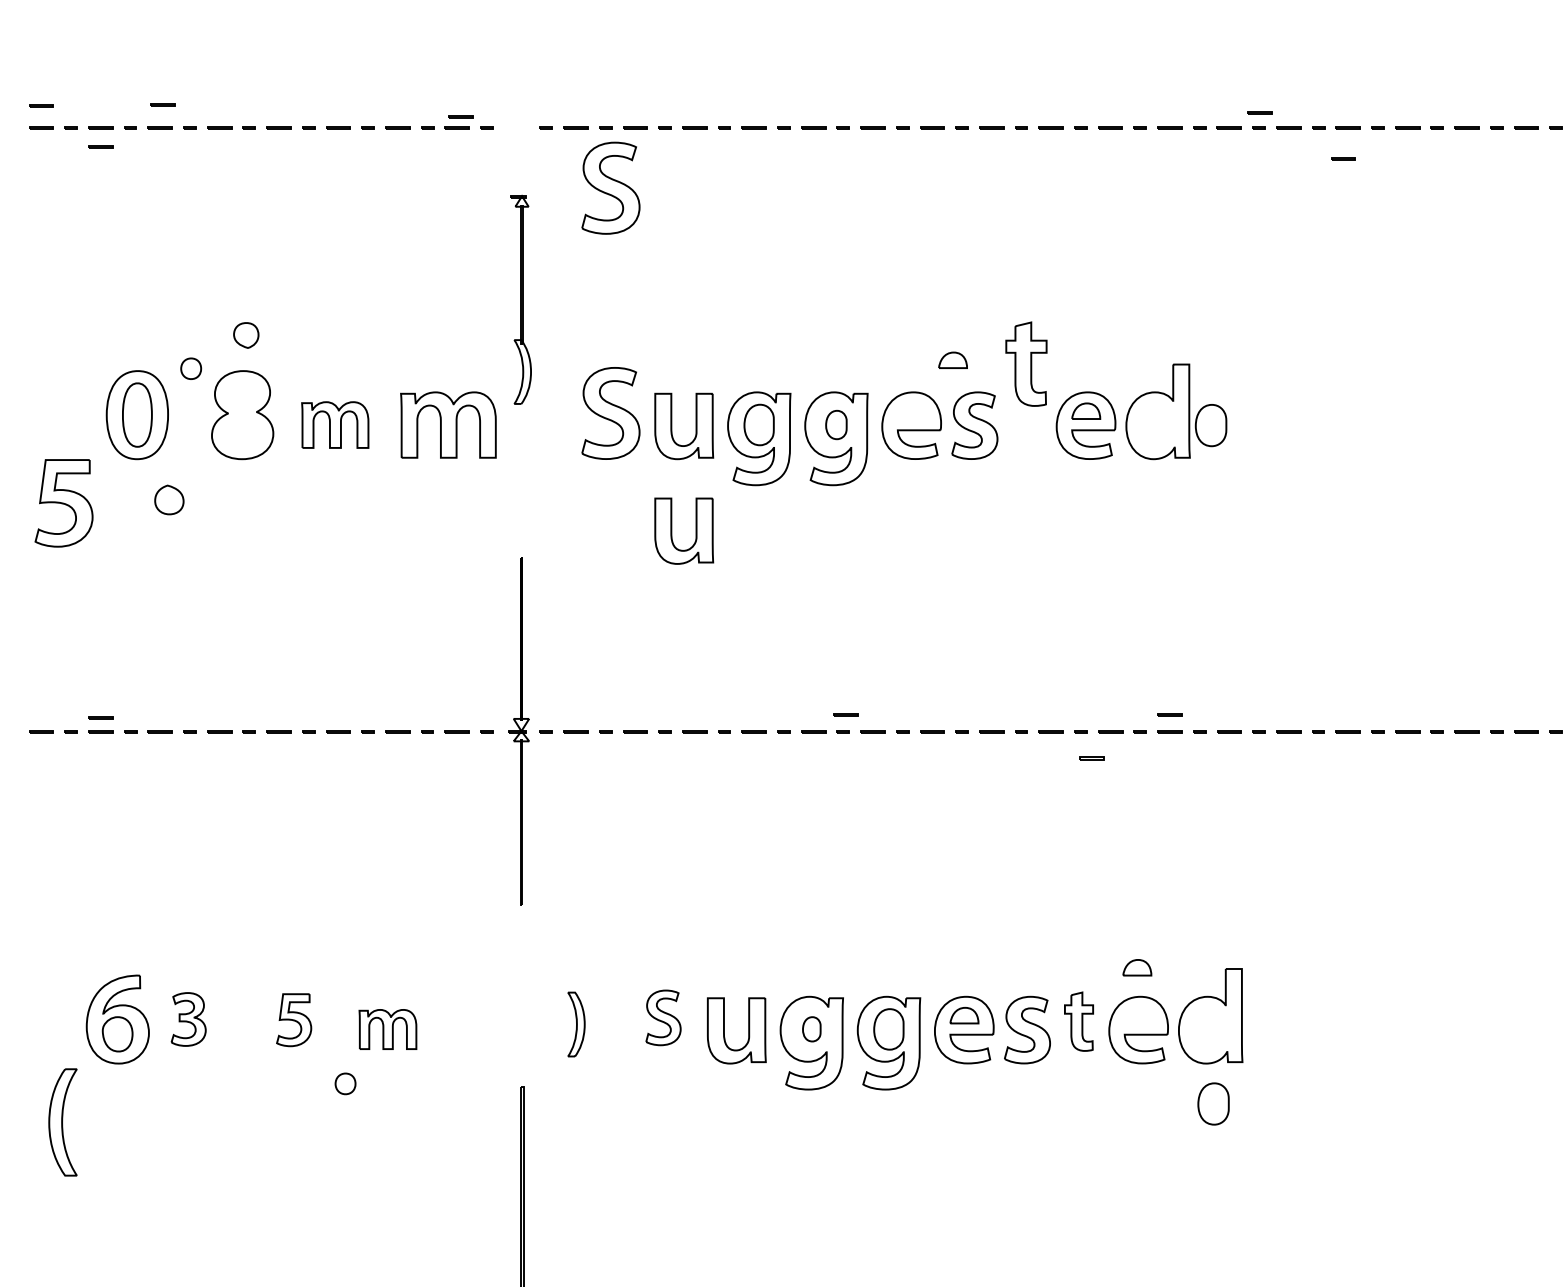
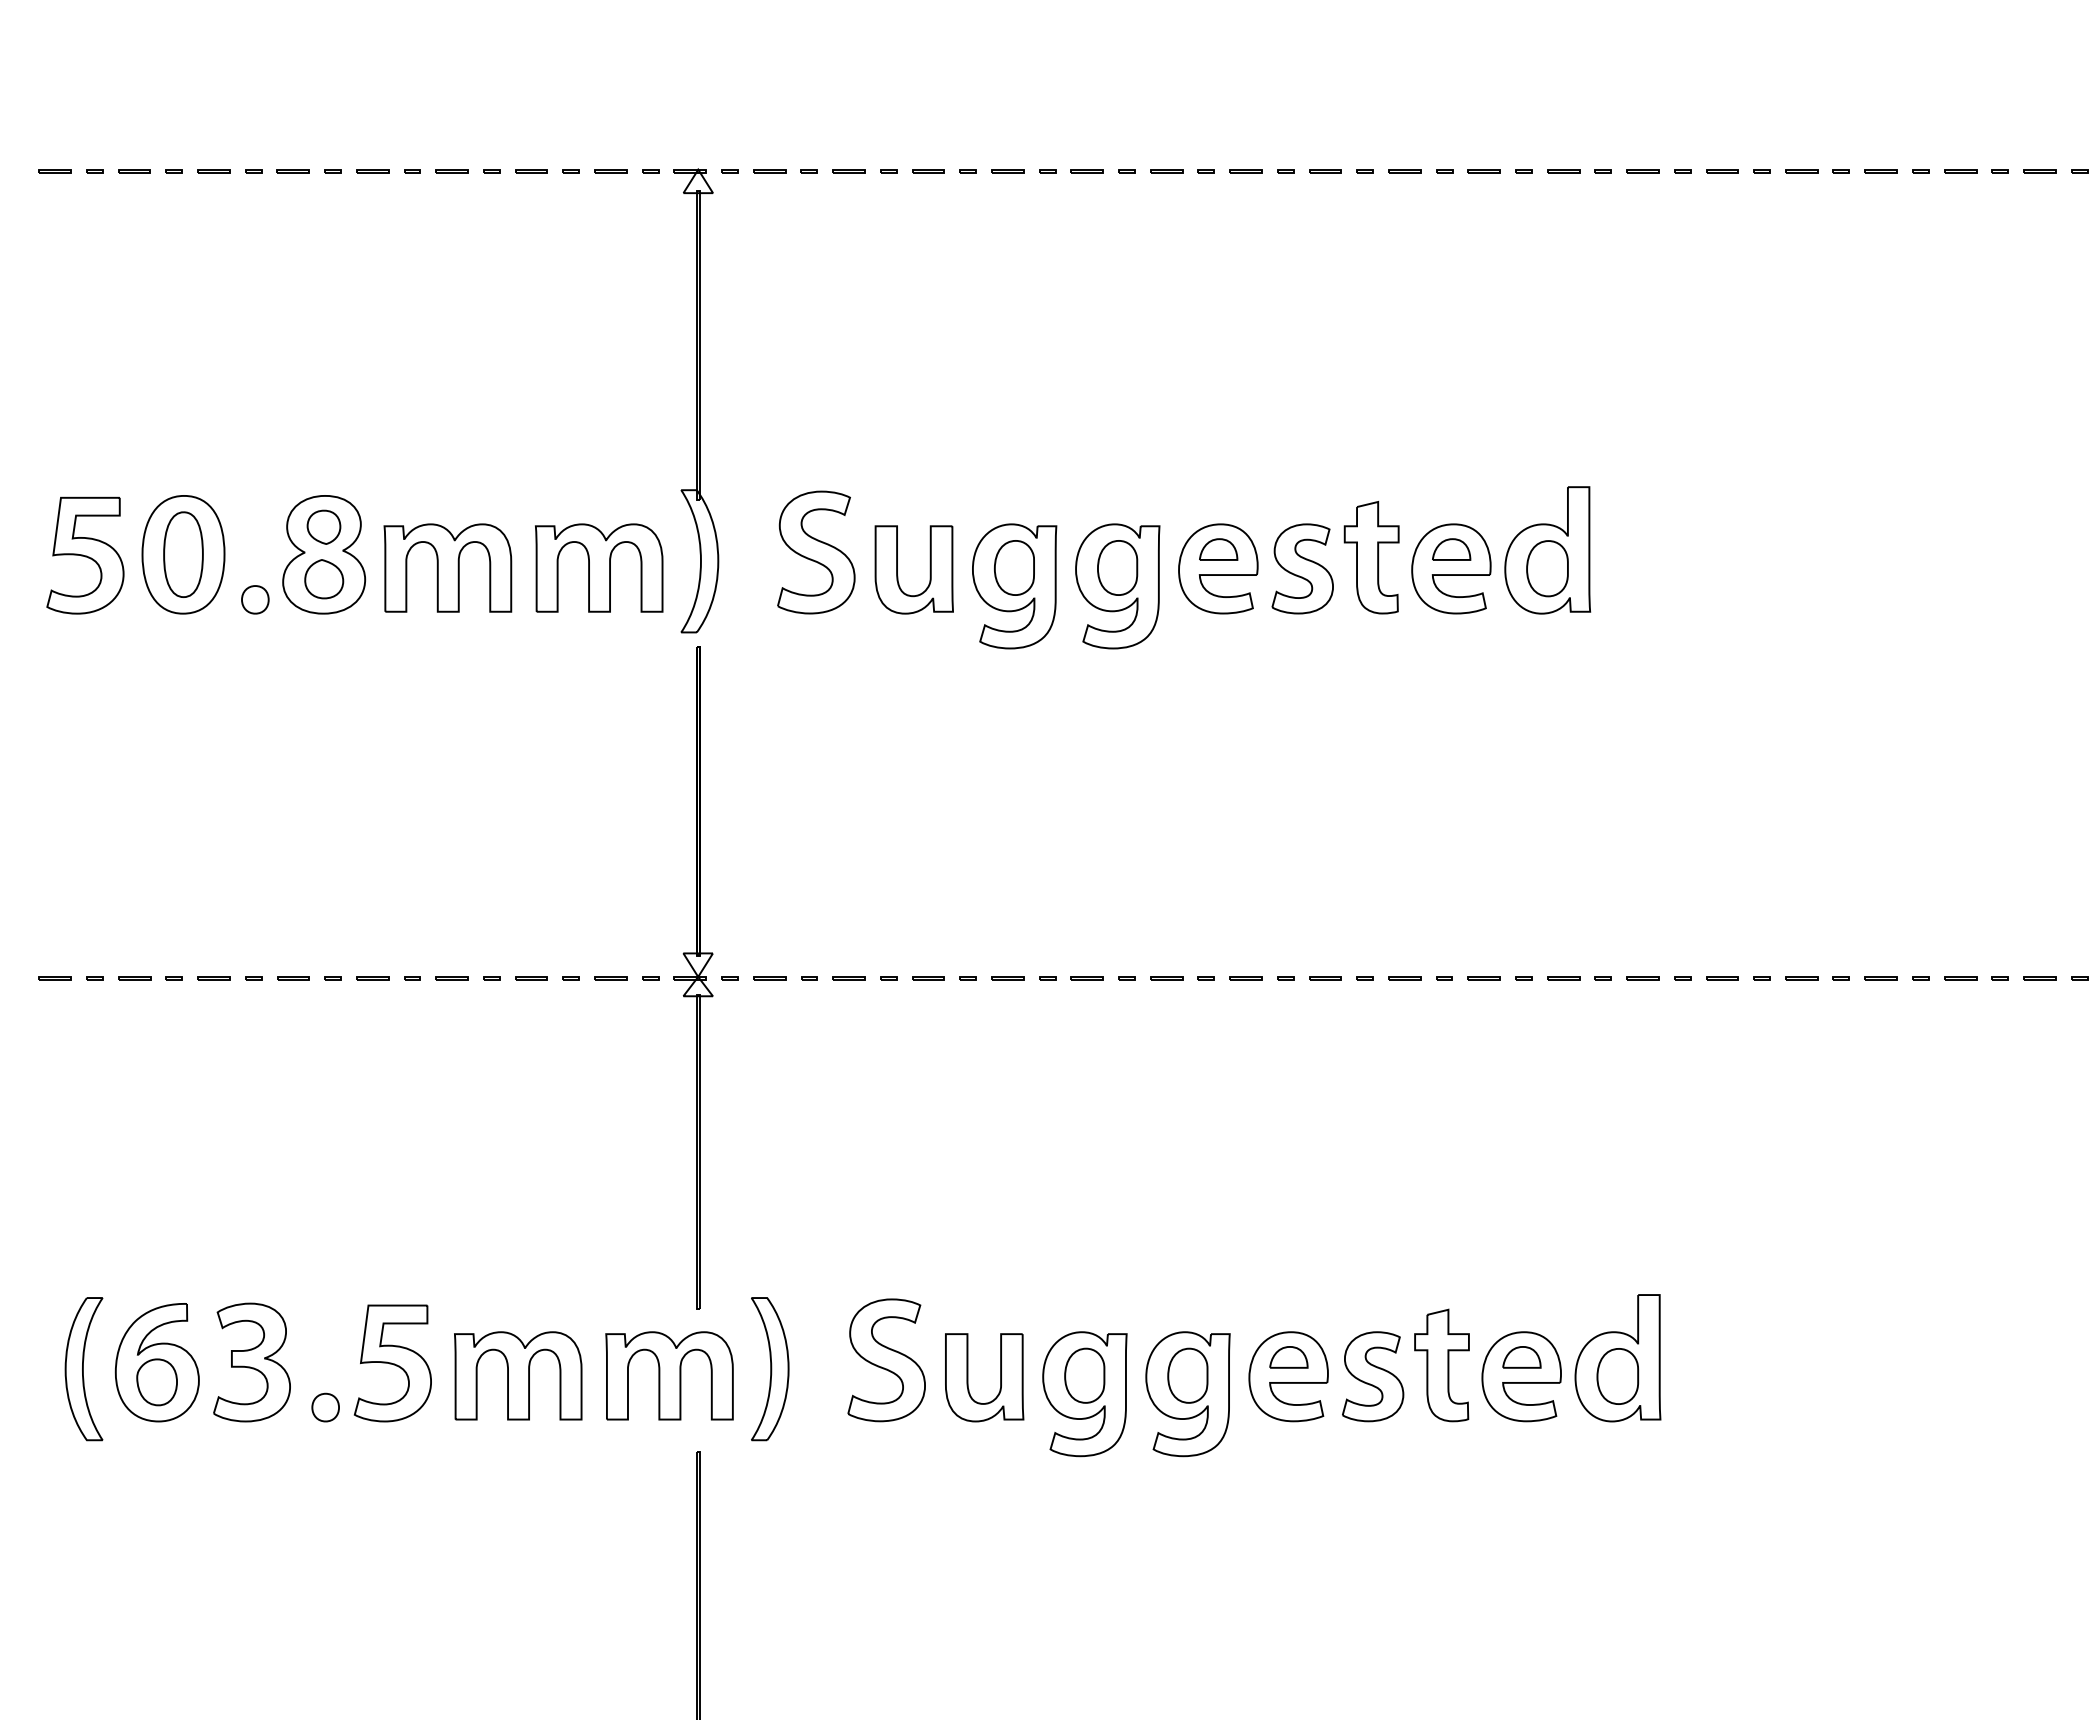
line: (162, 104) -> (216, 139), removed
line: (40, 105) -> (54, 140), removed
line: (1259, 112) -> (1683, 150), removed
line: (460, 116) -> (615, 155), removed
line: (100, 146) -> (134, 195), removed
line: (1343, 158) -> (1795, 211), removed
part: (611, 188) -> (816, 251), removed
part: (521, 299) -> (696, 400), size x1.67
part: (245, 334) -> (323, 526), moved
part: (952, 360) -> (1218, 549), moved
part: (1026, 364) -> (1371, 557), moved
part: (191, 368) -> (255, 599), moved
part: (334, 424) -> (447, 567), size x1.43
part: (836, 424) -> (1117, 567), size x1.43
part: (1211, 425) -> (1547, 568), moved
part: (169, 500) -> (324, 579), moved
part: (64, 503) -> (85, 555), moved
part: (671, 530) -> (897, 709), removed
line: (845, 714) -> (1129, 954), removed
line: (1169, 714) -> (1563, 954), removed
line: (100, 717) -> (134, 958), removed
part: (519, 731) -> (693, 977), size x1.43
line: (1091, 757) -> (1458, 1012), removed
part: (1137, 967) -> (1521, 1357), moved
part: (663, 1017) -> (886, 1360), size x1.67
part: (188, 1019) -> (251, 1362), size x1.67
part: (293, 1020) -> (392, 1363), size x1.67
part: (1078, 1021) -> (1441, 1365), size x1.43
part: (576, 1024) -> (770, 1369), size x1.67
part: (388, 1029) -> (518, 1375), size x1.67
part: (501, 1029) -> (669, 1375), added
part: (811, 1029) -> (1084, 1375), size x1.67
part: (345, 1083) -> (325, 1407), moved
part: (1213, 1104) -> (1617, 1376), moved
part: (62, 1122) -> (83, 1369), moved

